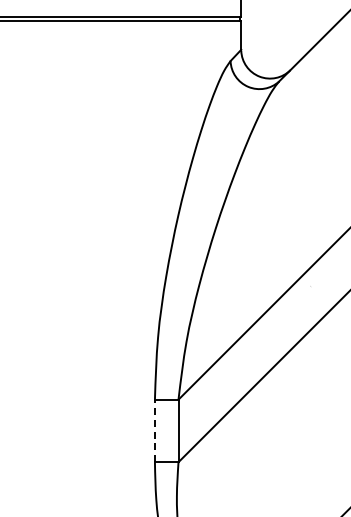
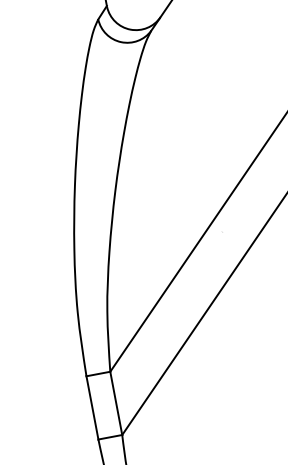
line: (154, 430) -> (91, 407), dashed -> solid

